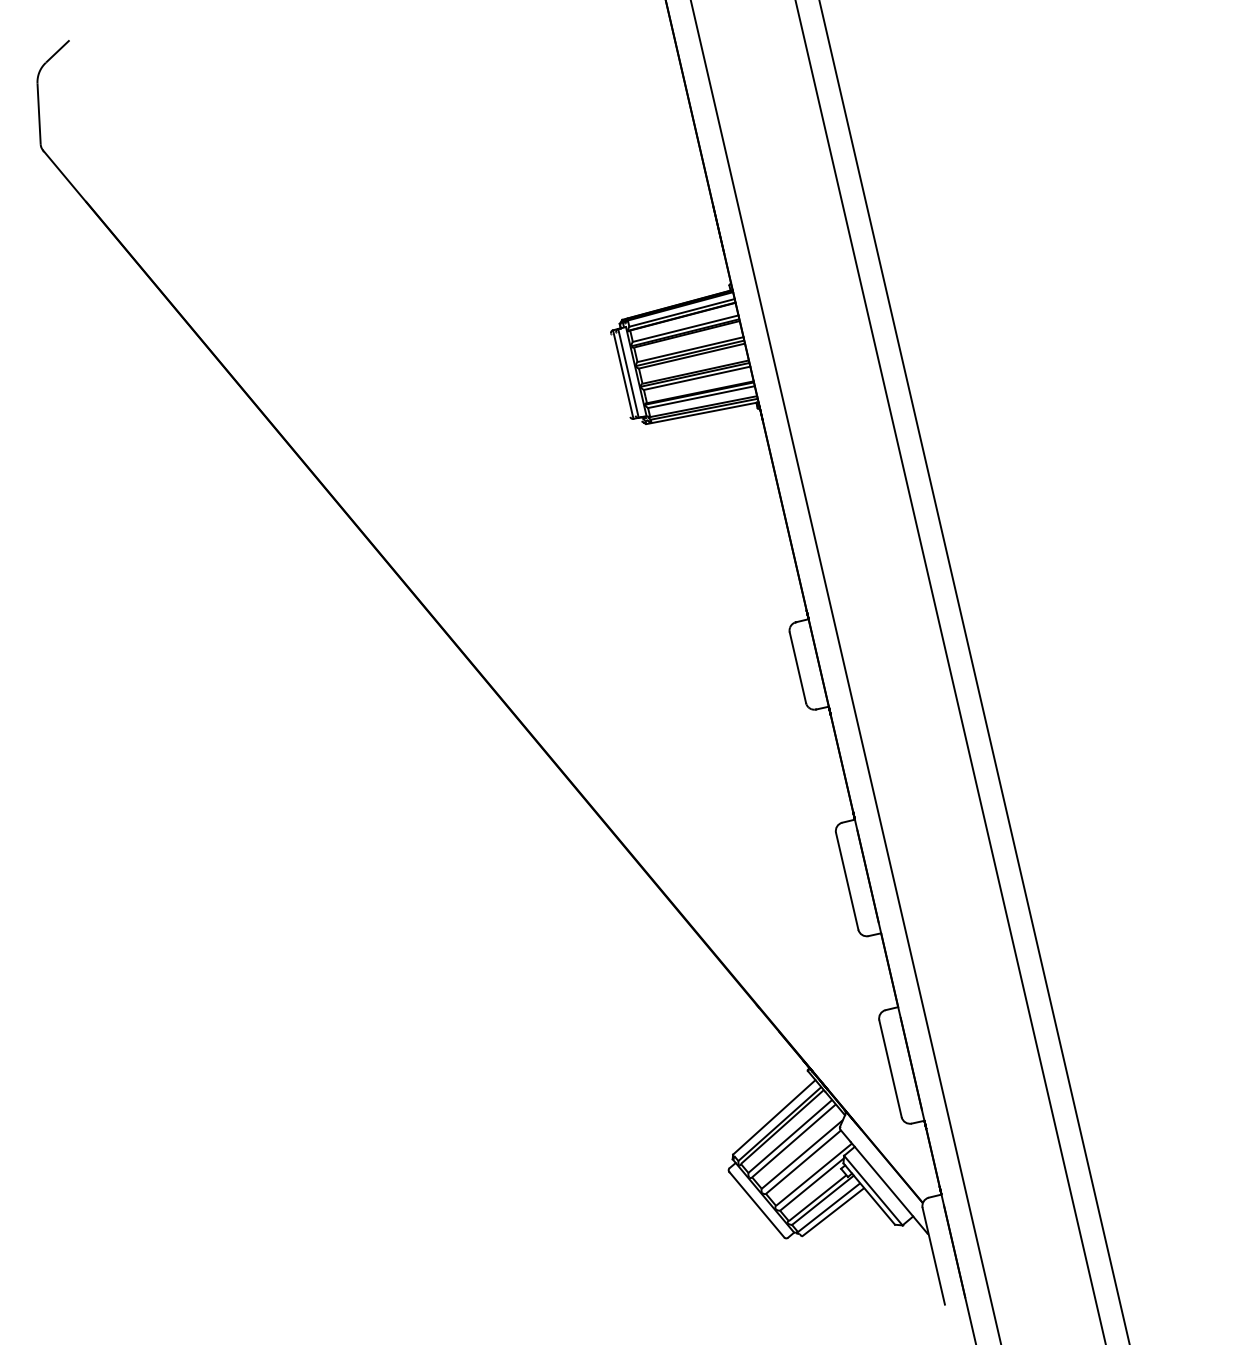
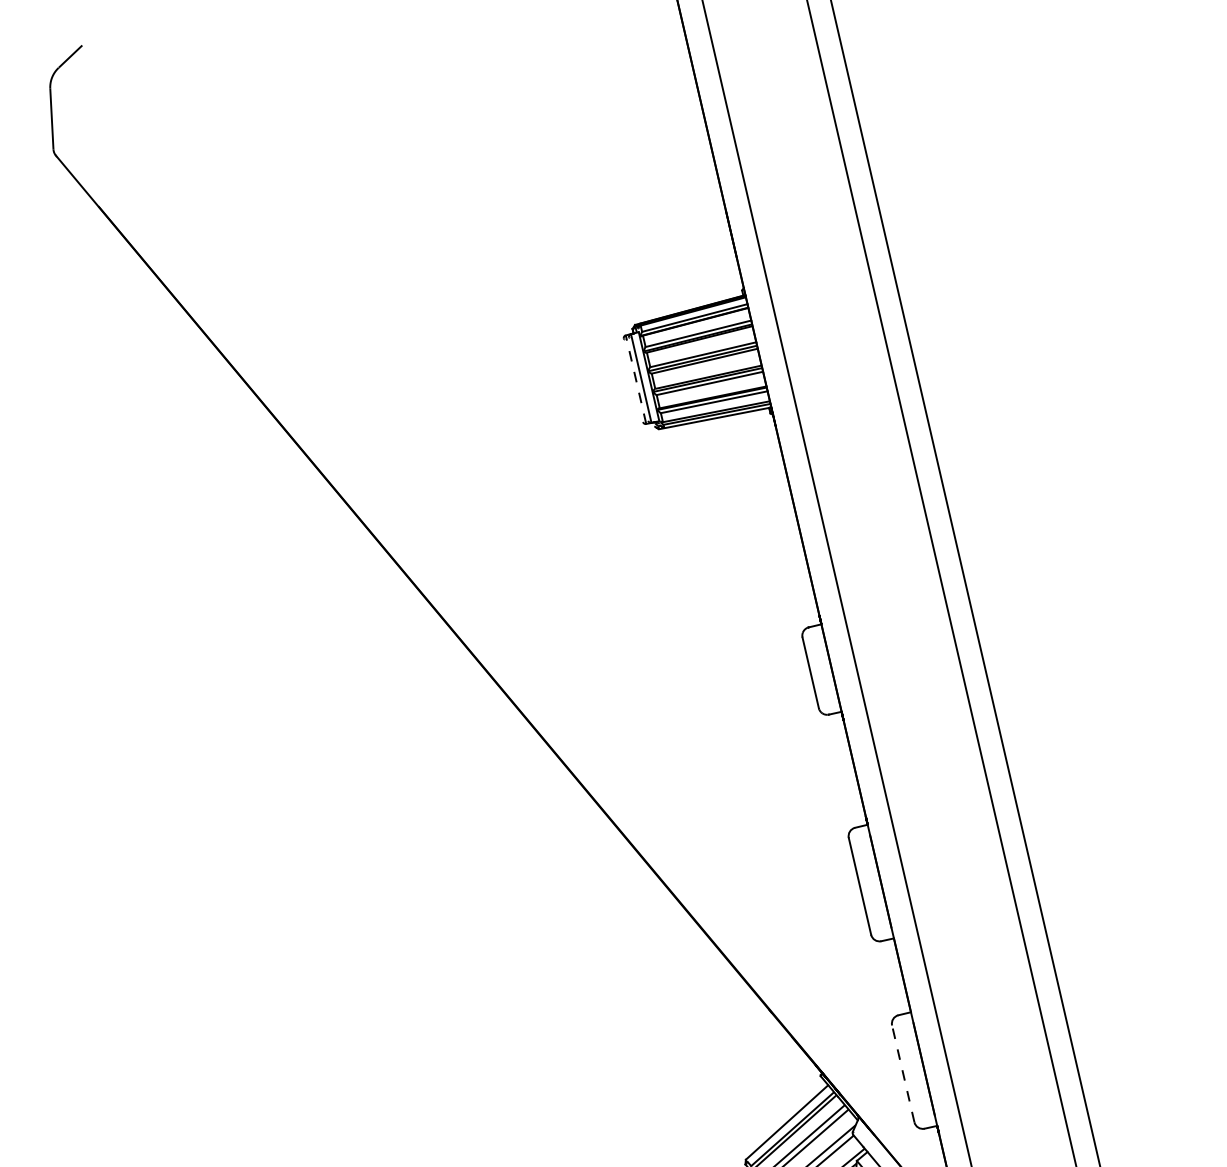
line: (623, 374) -> (636, 379), solid -> dashed
line: (890, 1068) -> (903, 1073), solid -> dashed

